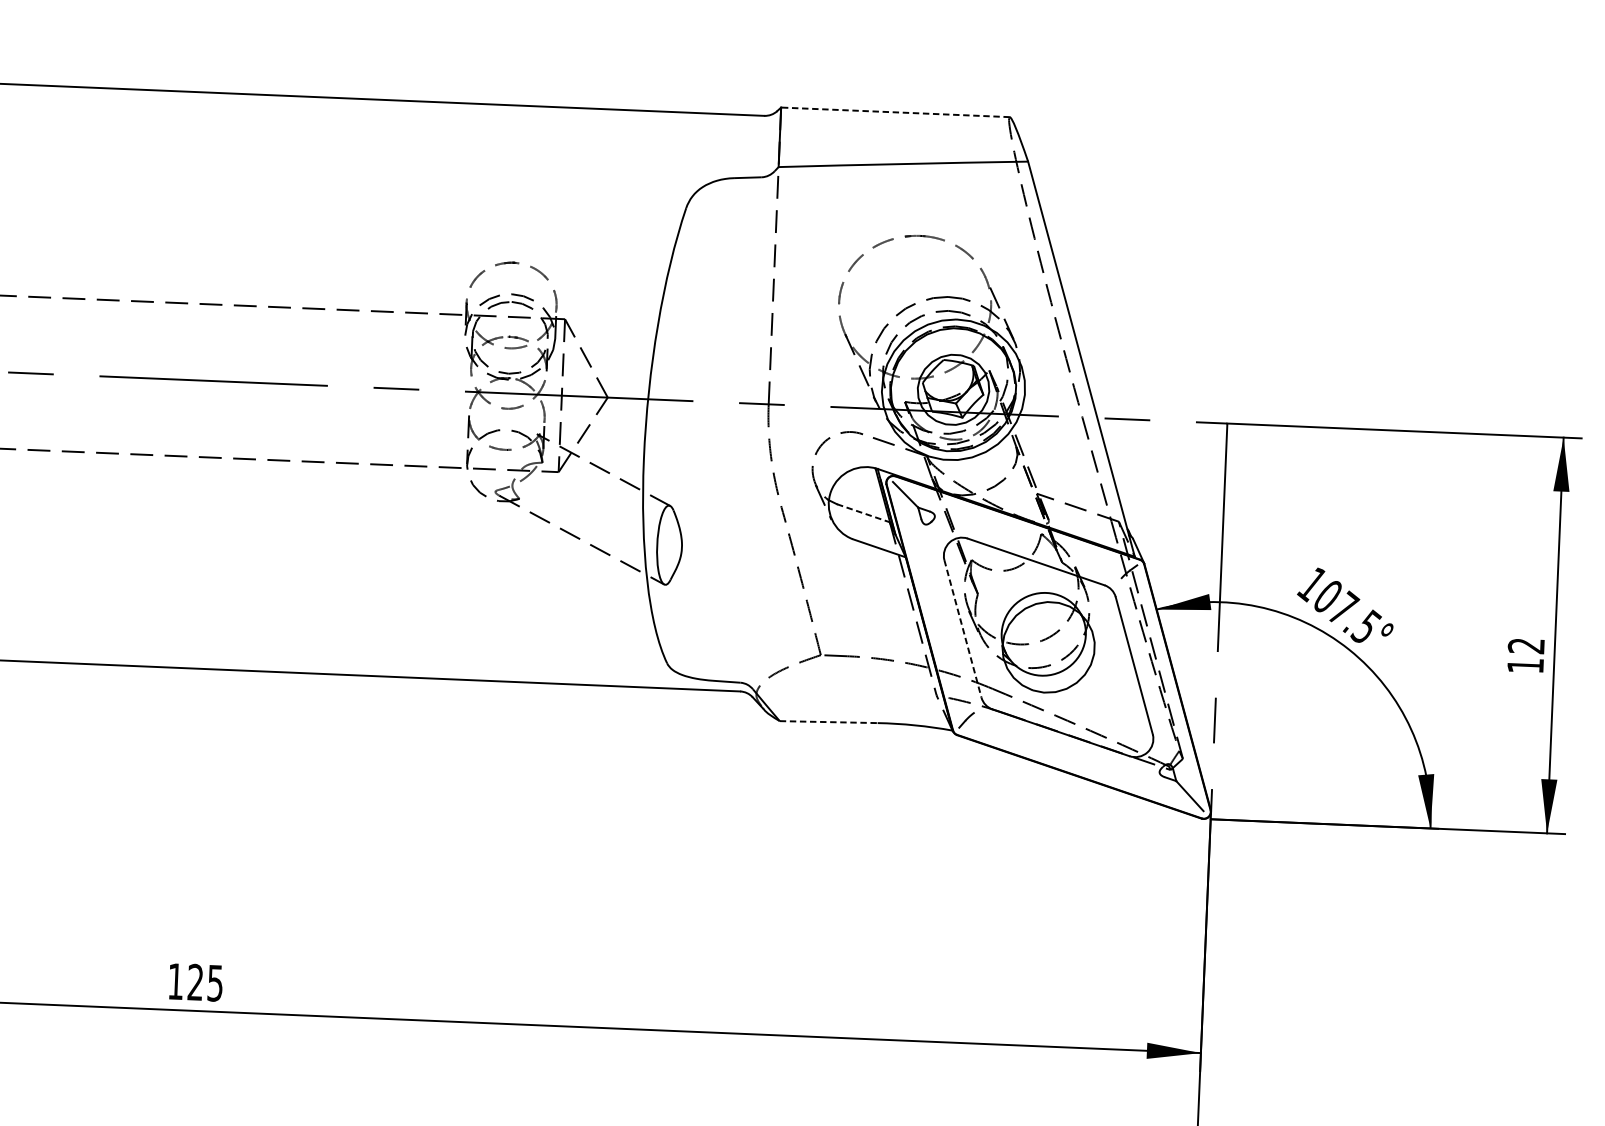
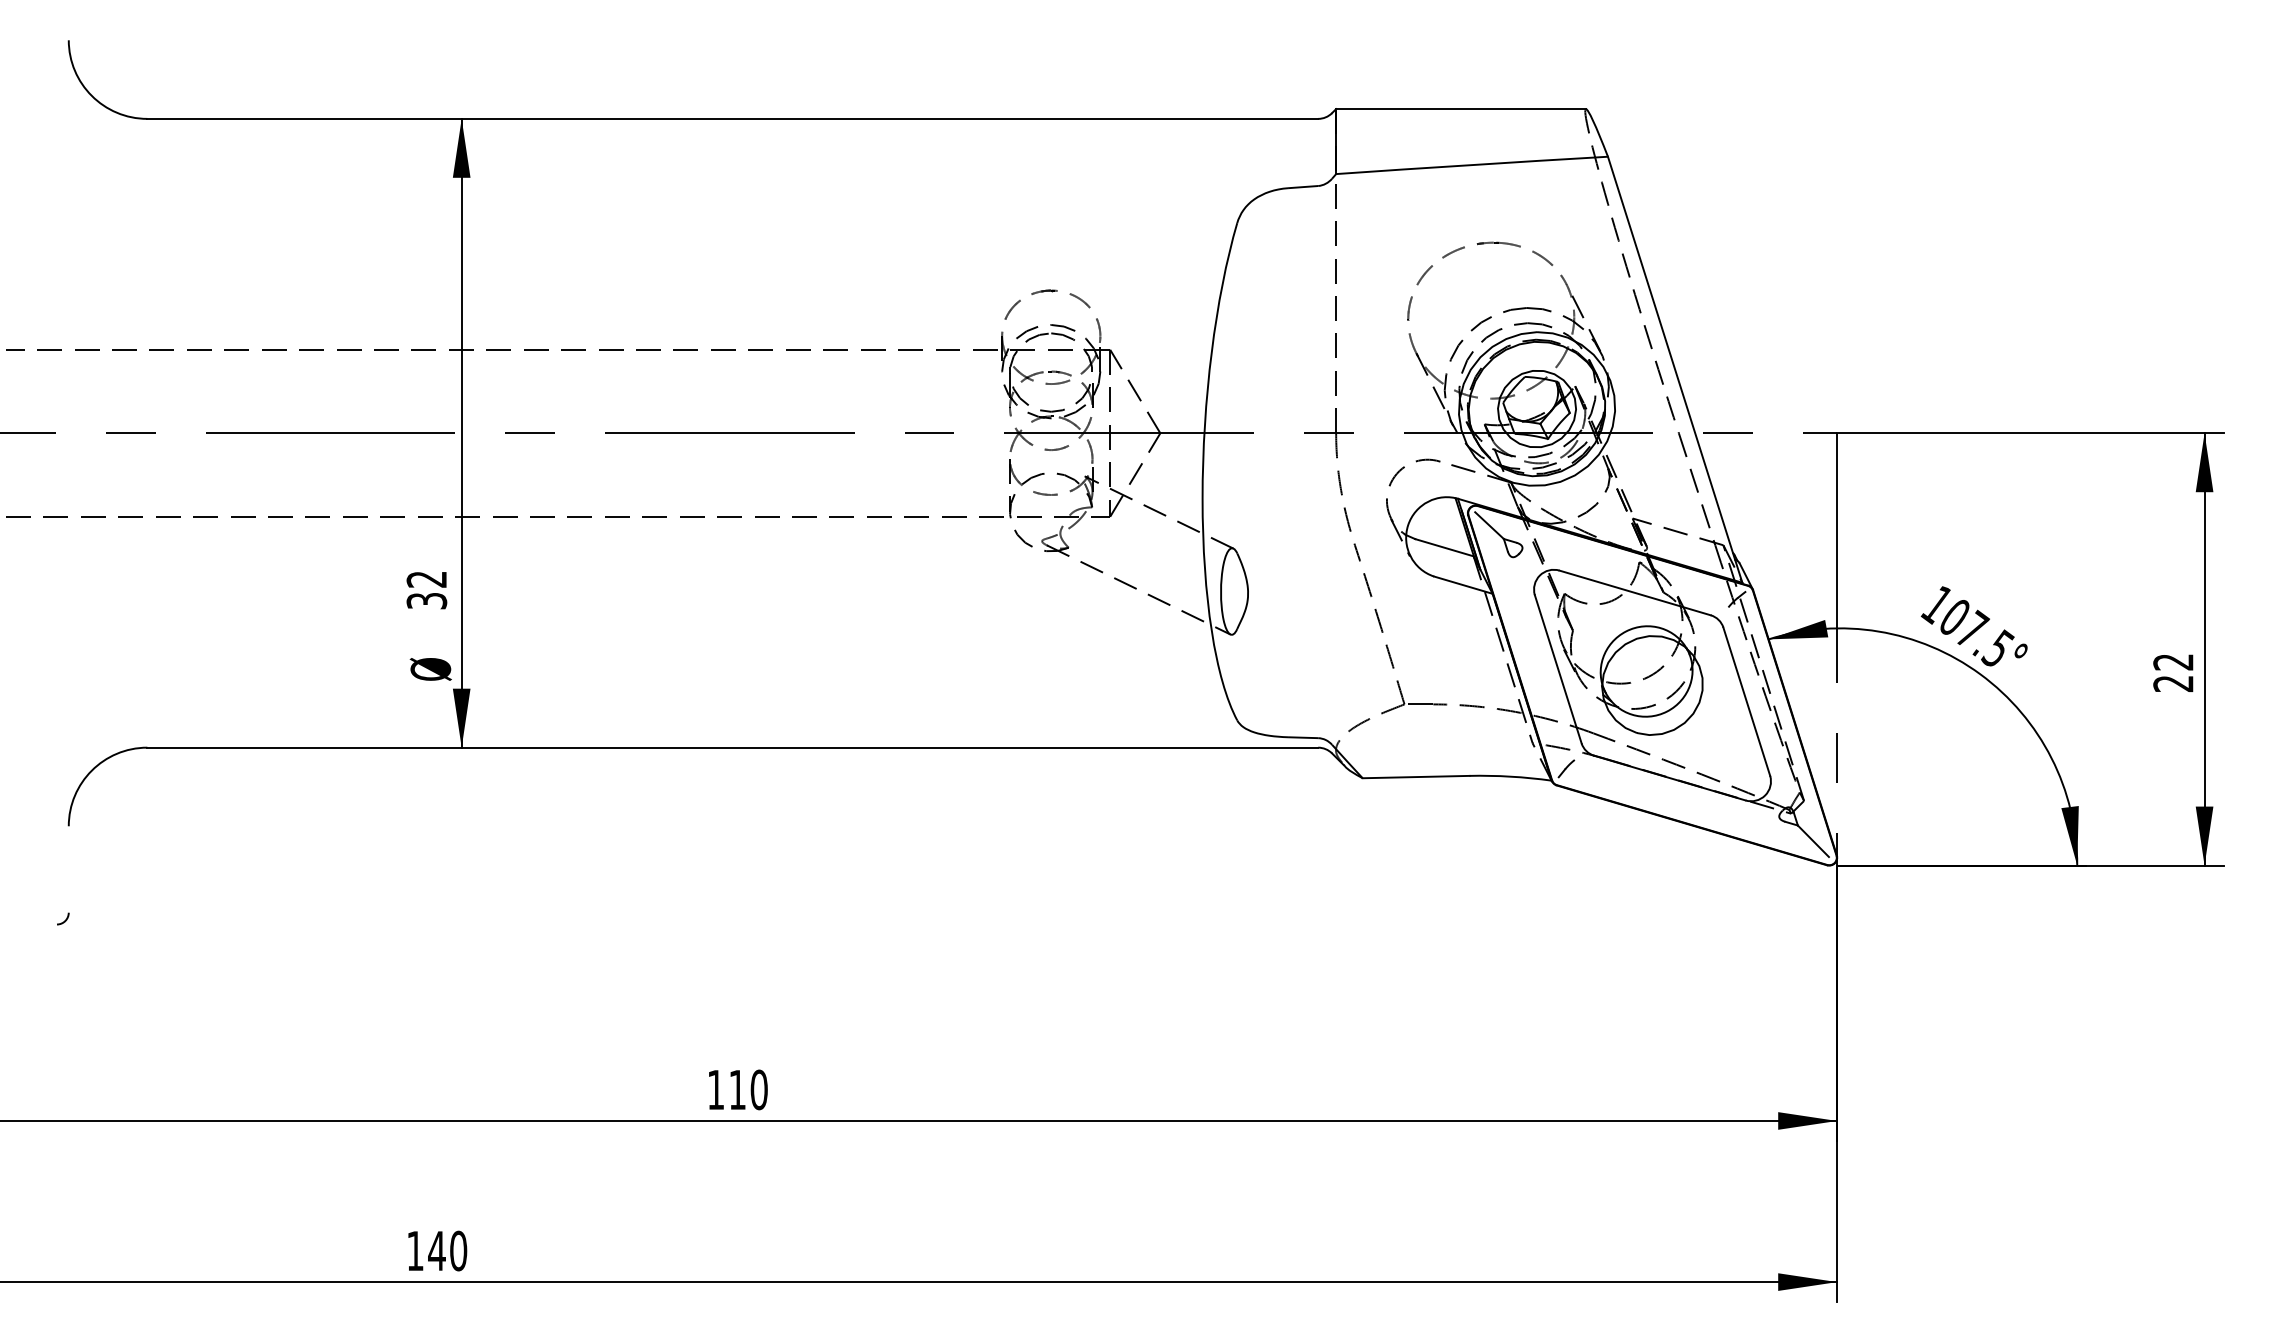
line: (895, 112) -> (1461, 109), dashed -> solid
line: (863, 513) -> (1444, 547), dashed -> solid
line: (963, 629) -> (1558, 669), dashed -> solid
text: (1525, 666) -> (2173, 684), 12 -> 22
line: (829, 722) -> (1416, 777), dashed -> solid
text: (205, 982) -> (748, 1089), 125 -> 110

